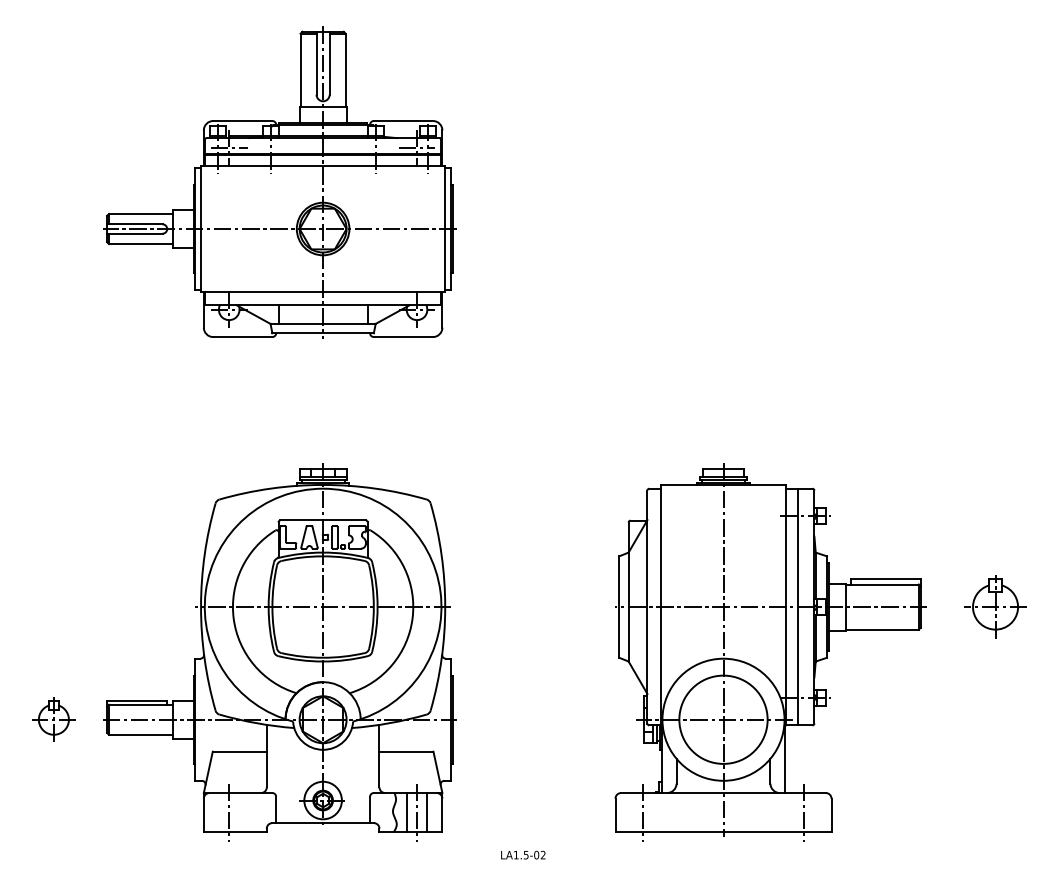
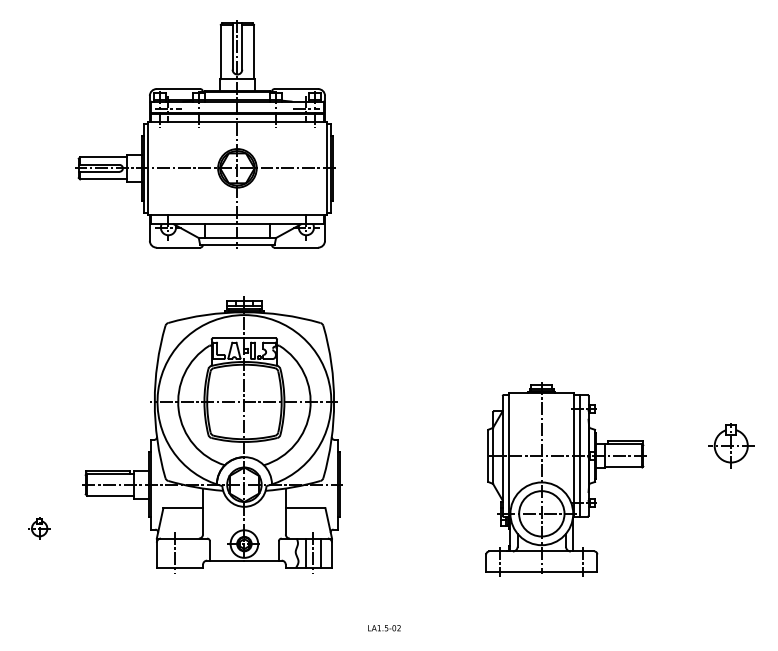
part: (279, 651) -> (212, 434), moved
part: (769, 651) -> (565, 478), size x0.7
part: (53, 719) -> (39, 528), size x0.7

